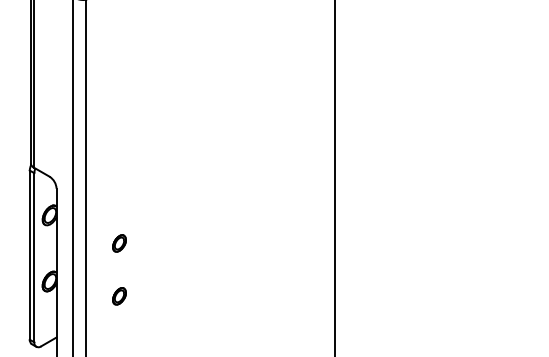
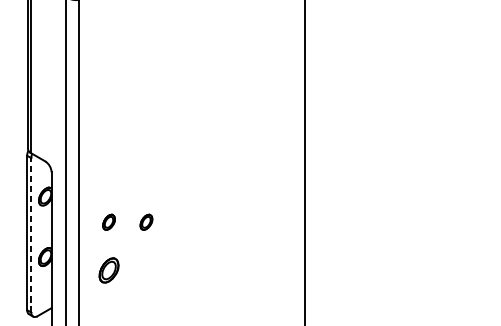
part: (160, 243) -> (146, 222), added
line: (34, 257) -> (31, 235), solid -> dashed
part: (119, 296) -> (109, 270), size x1.6

